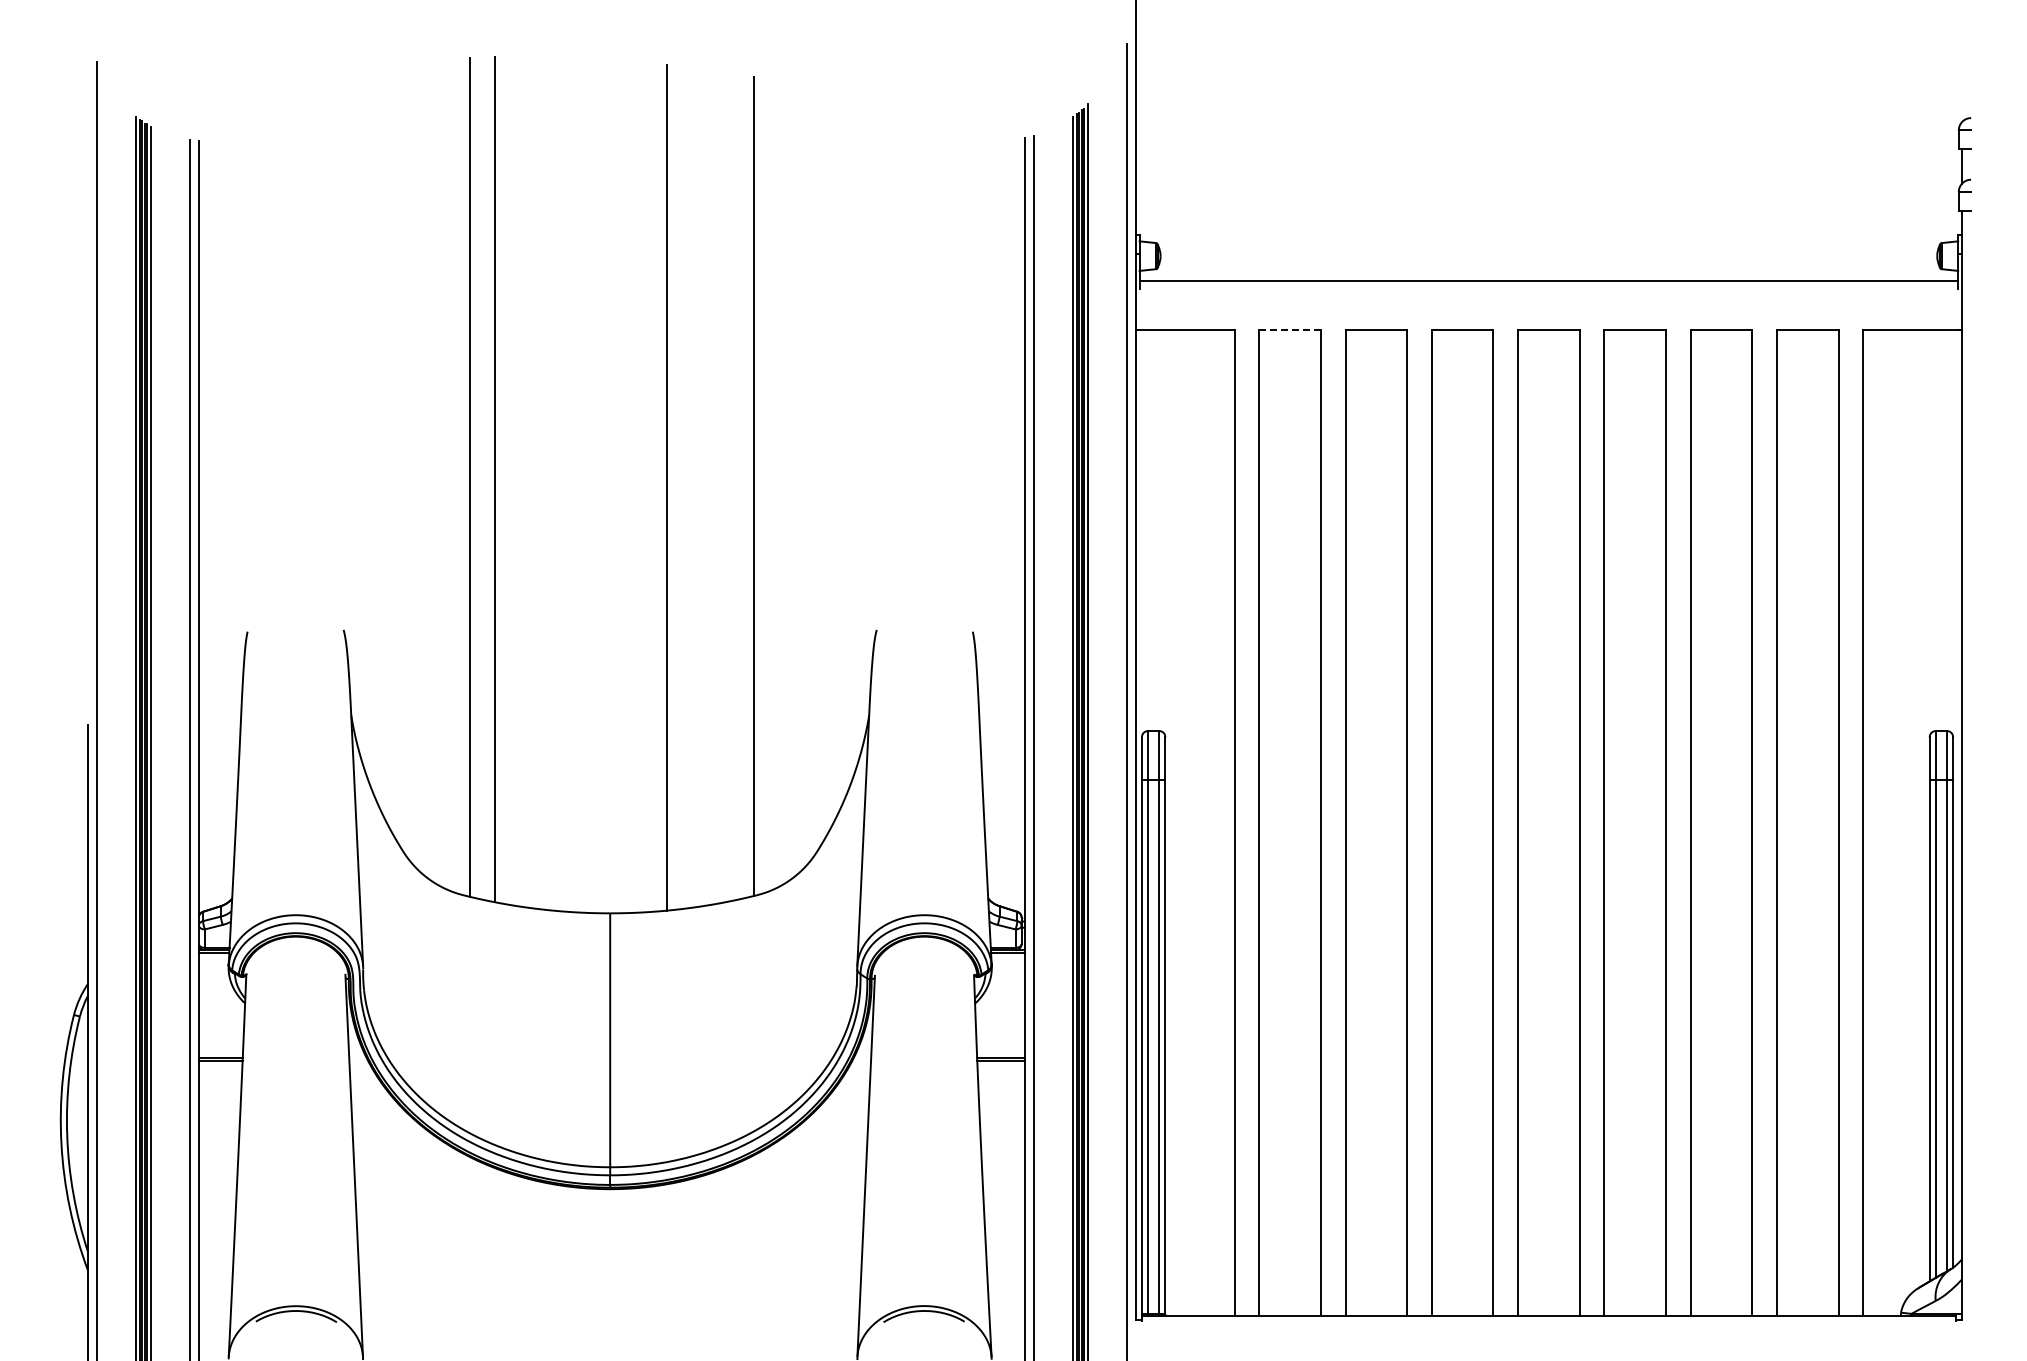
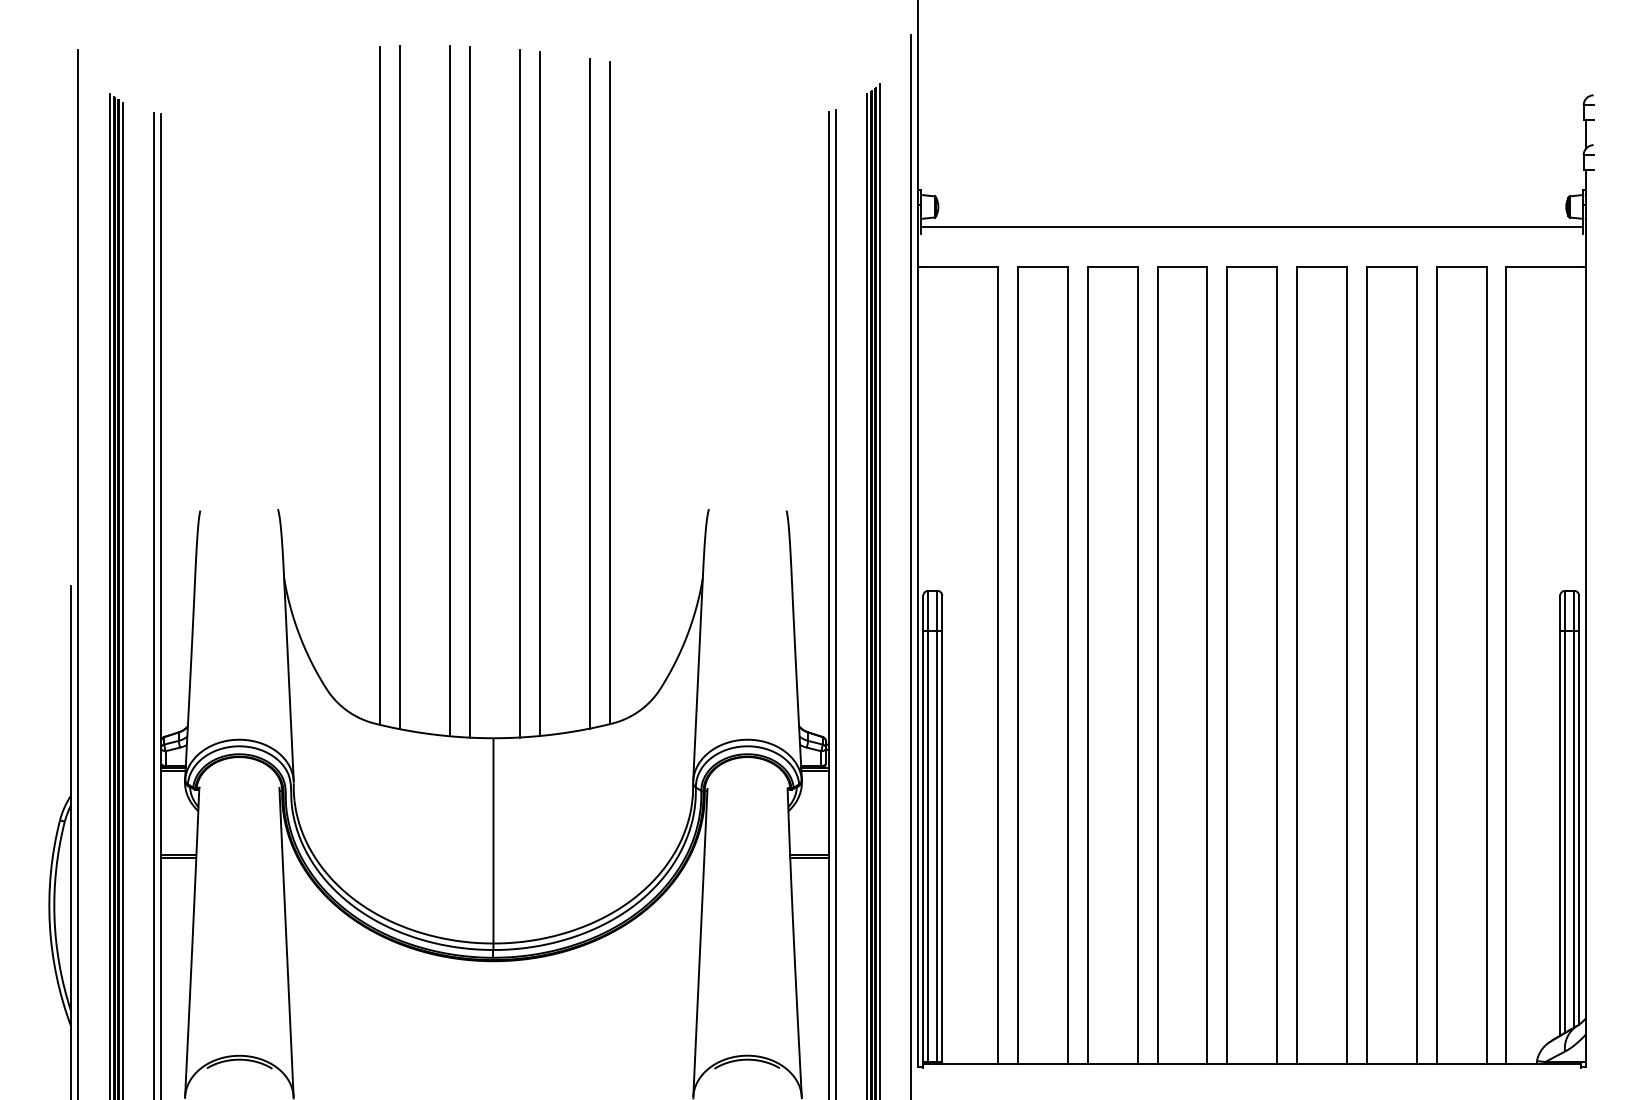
line: (1290, 330) -> (1043, 267), dashed -> solid
line: (556, 483) -> (450, 390), added
line: (581, 485) -> (470, 392), added
line: (729, 486) -> (589, 393), added
line: (642, 487) -> (519, 393), added

